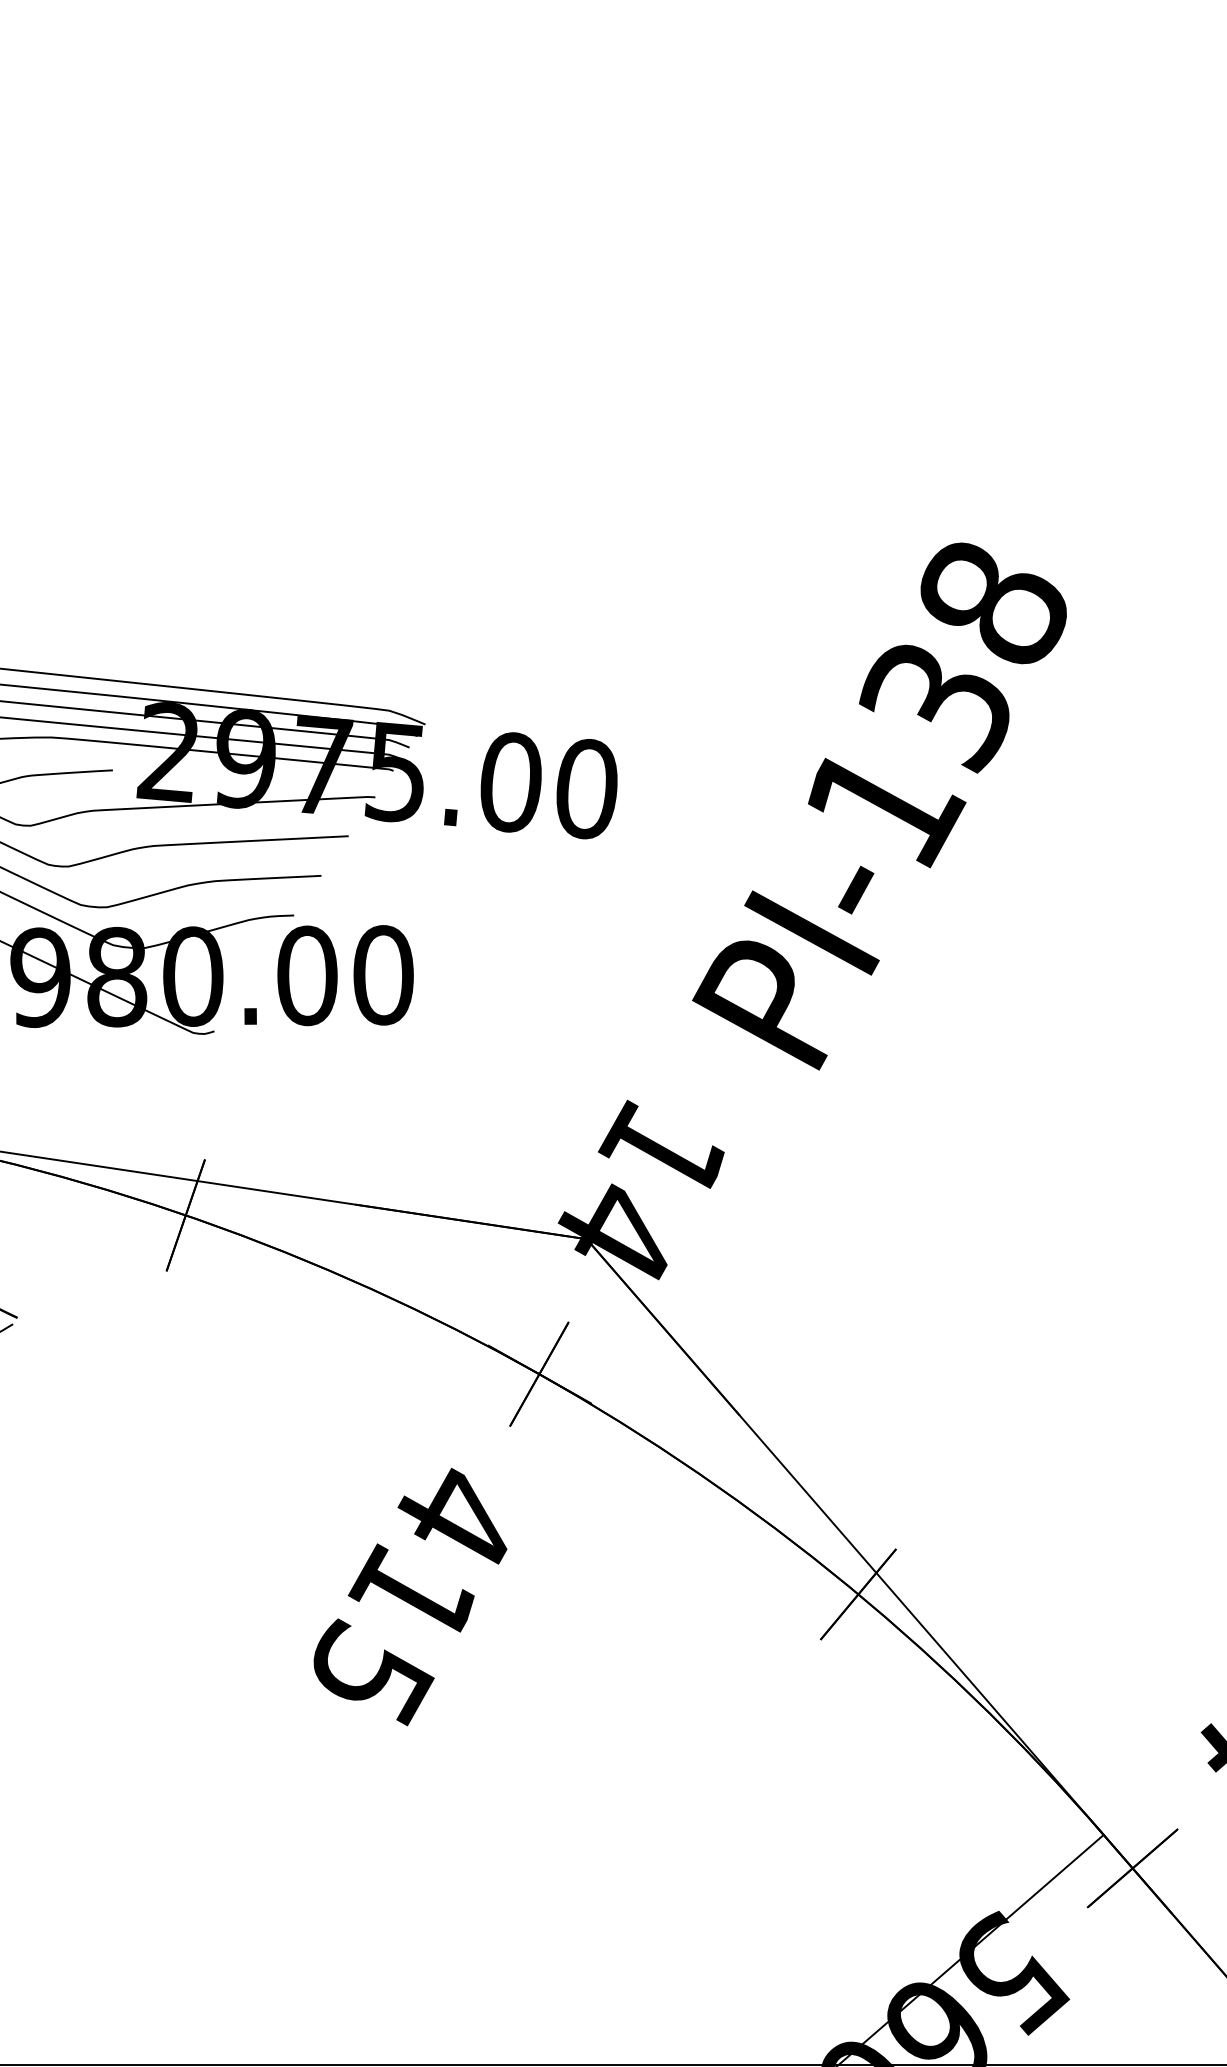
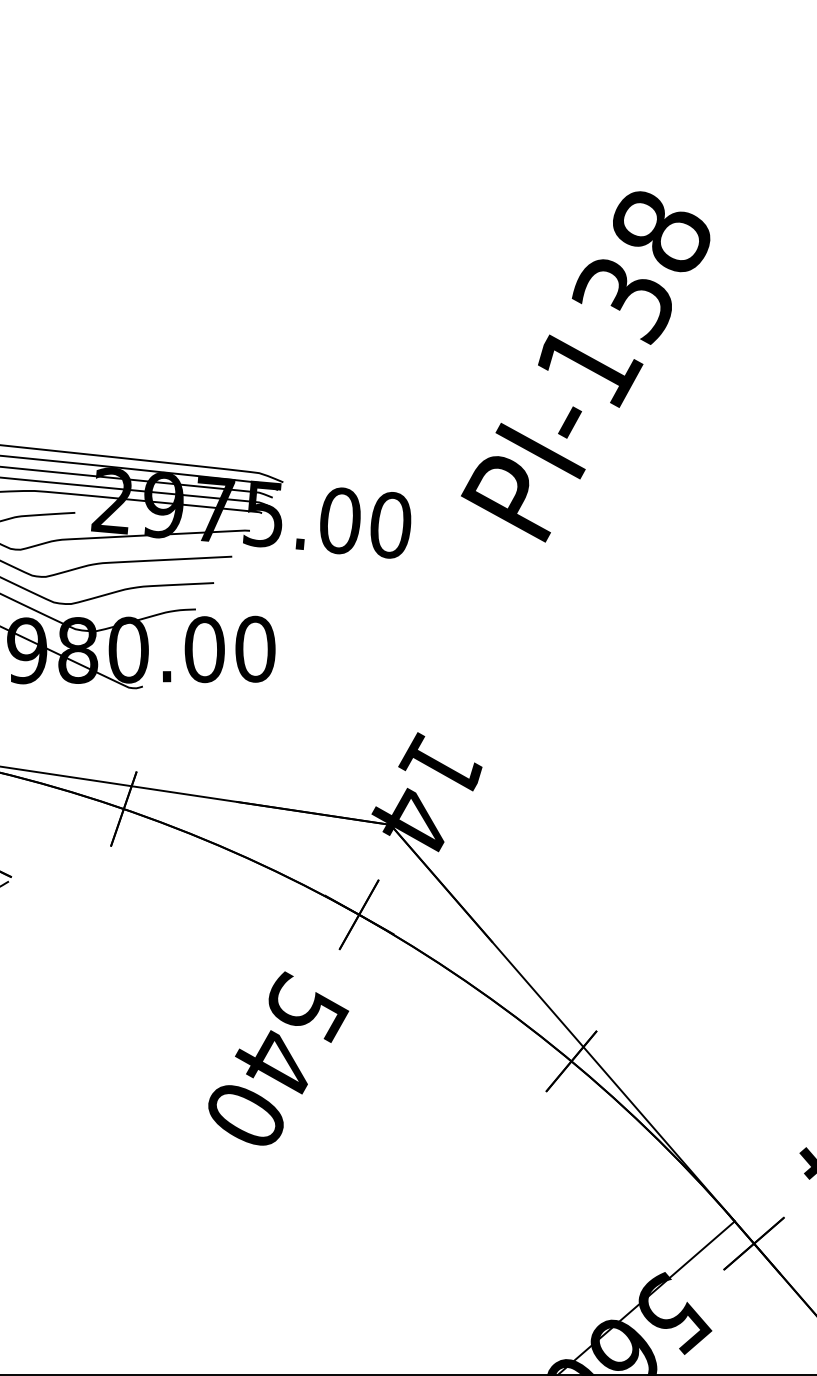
text: (879, 805) -> (585, 366), moved
text: (418, 1591) -> (278, 1059), 415 -> 540

